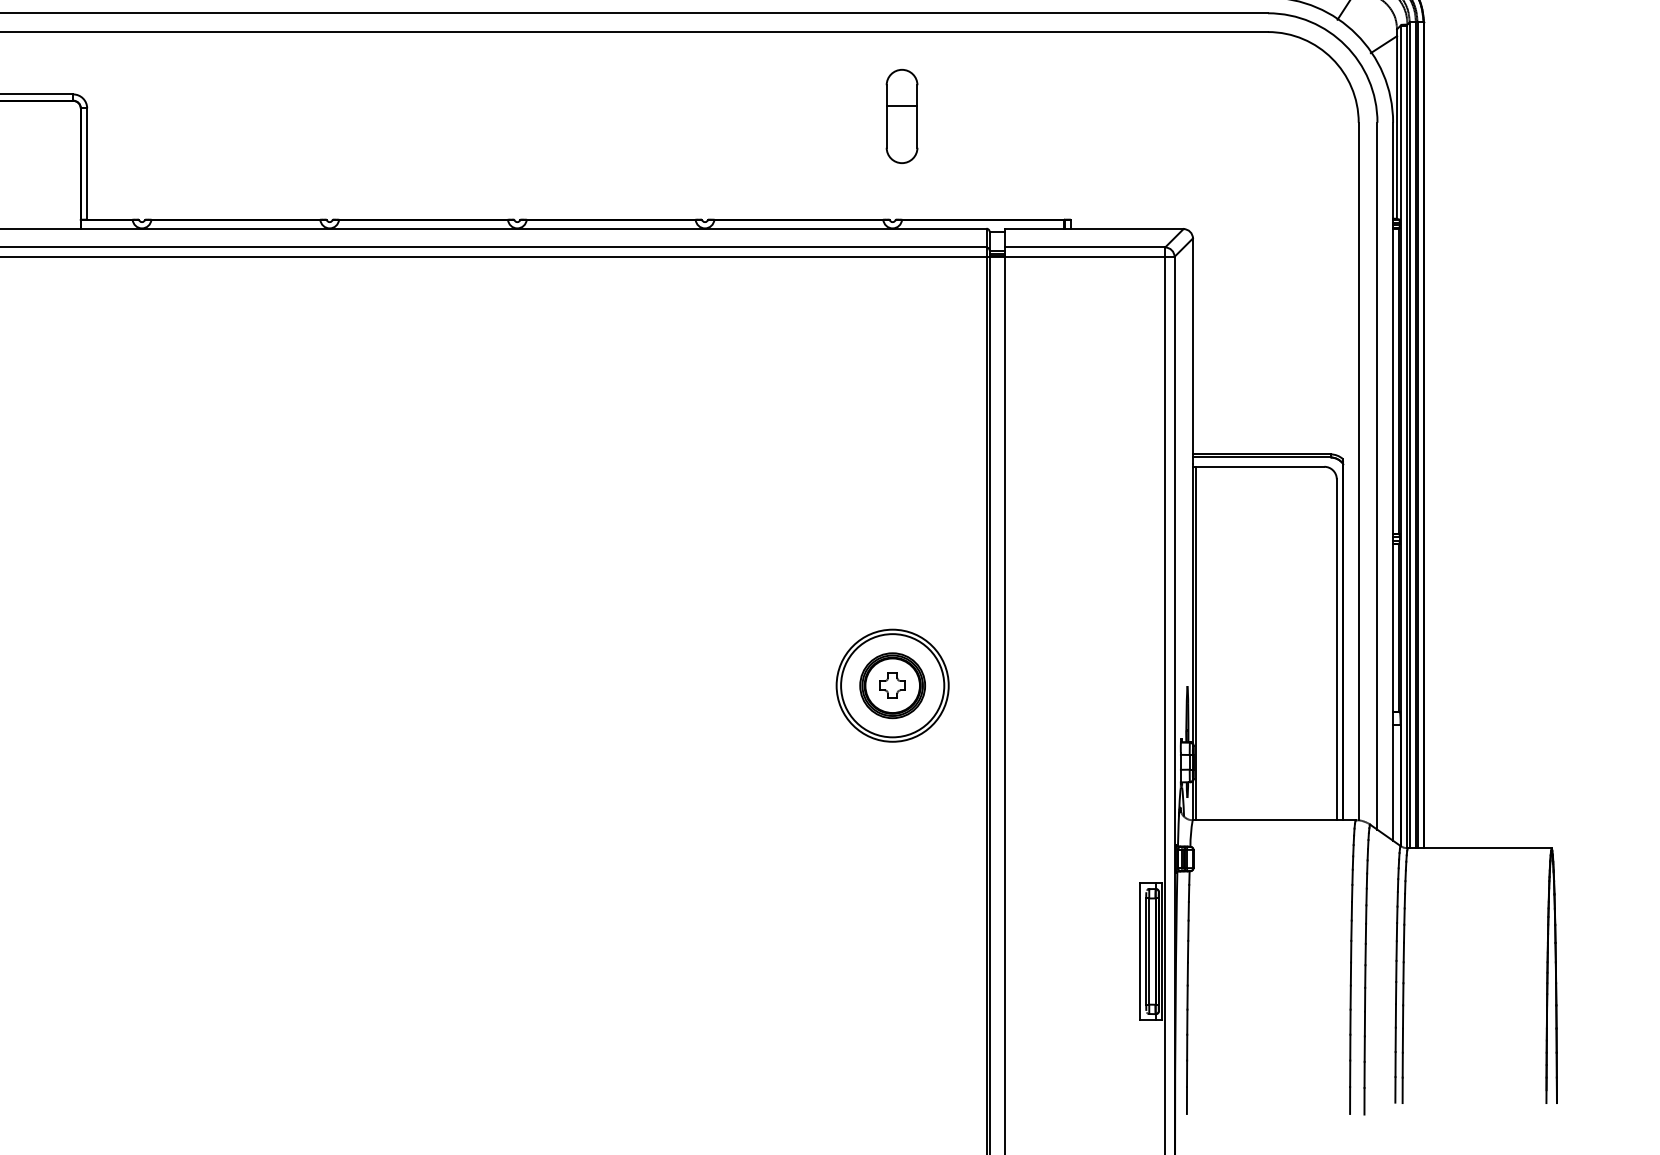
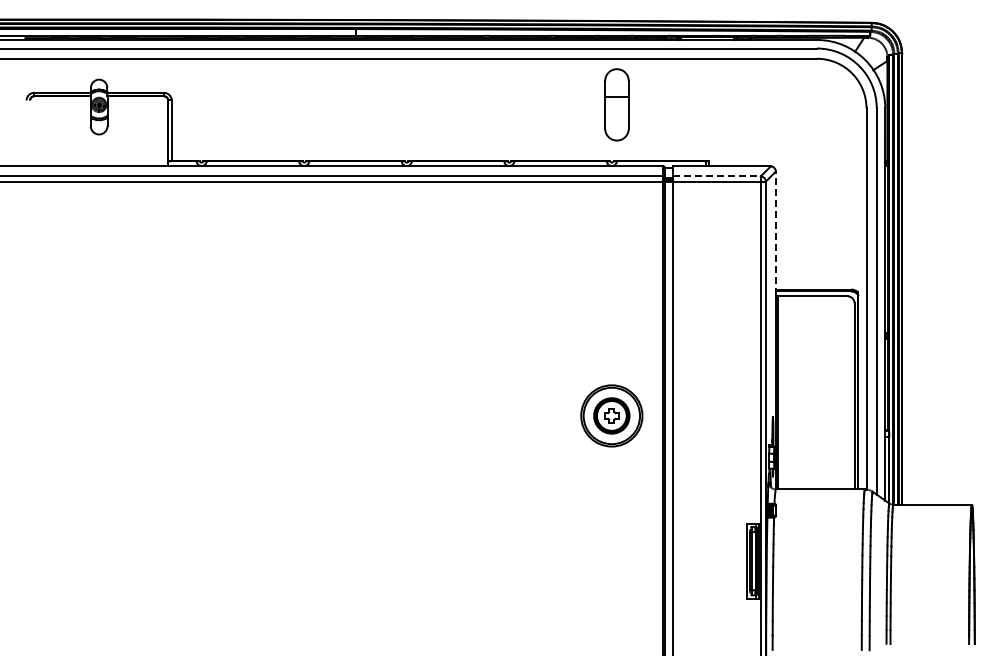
part: (901, 115) -> (616, 104), size x1.4
line: (1086, 247) -> (717, 176), solid -> dashed
line: (1192, 351) -> (775, 233), solid -> dashed

